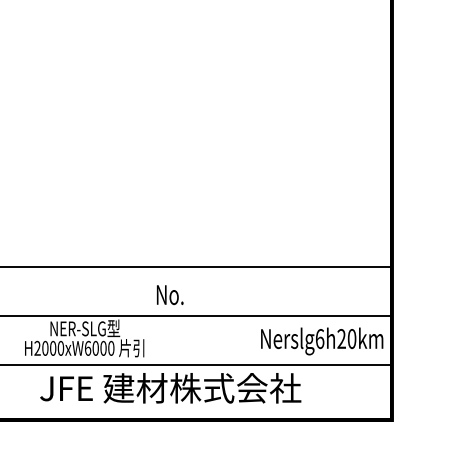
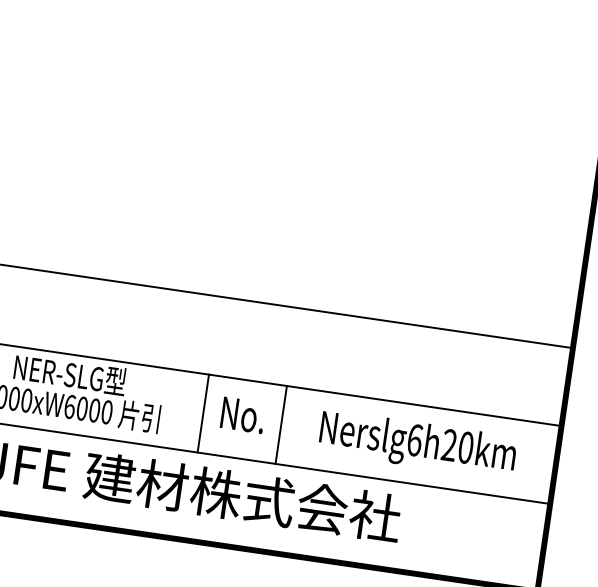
text: (170, 294) -> (243, 414), moved
line: (170, 340) -> (203, 413), added
line: (219, 340) -> (281, 424), added
text: (322, 341) -> (418, 444), moved

